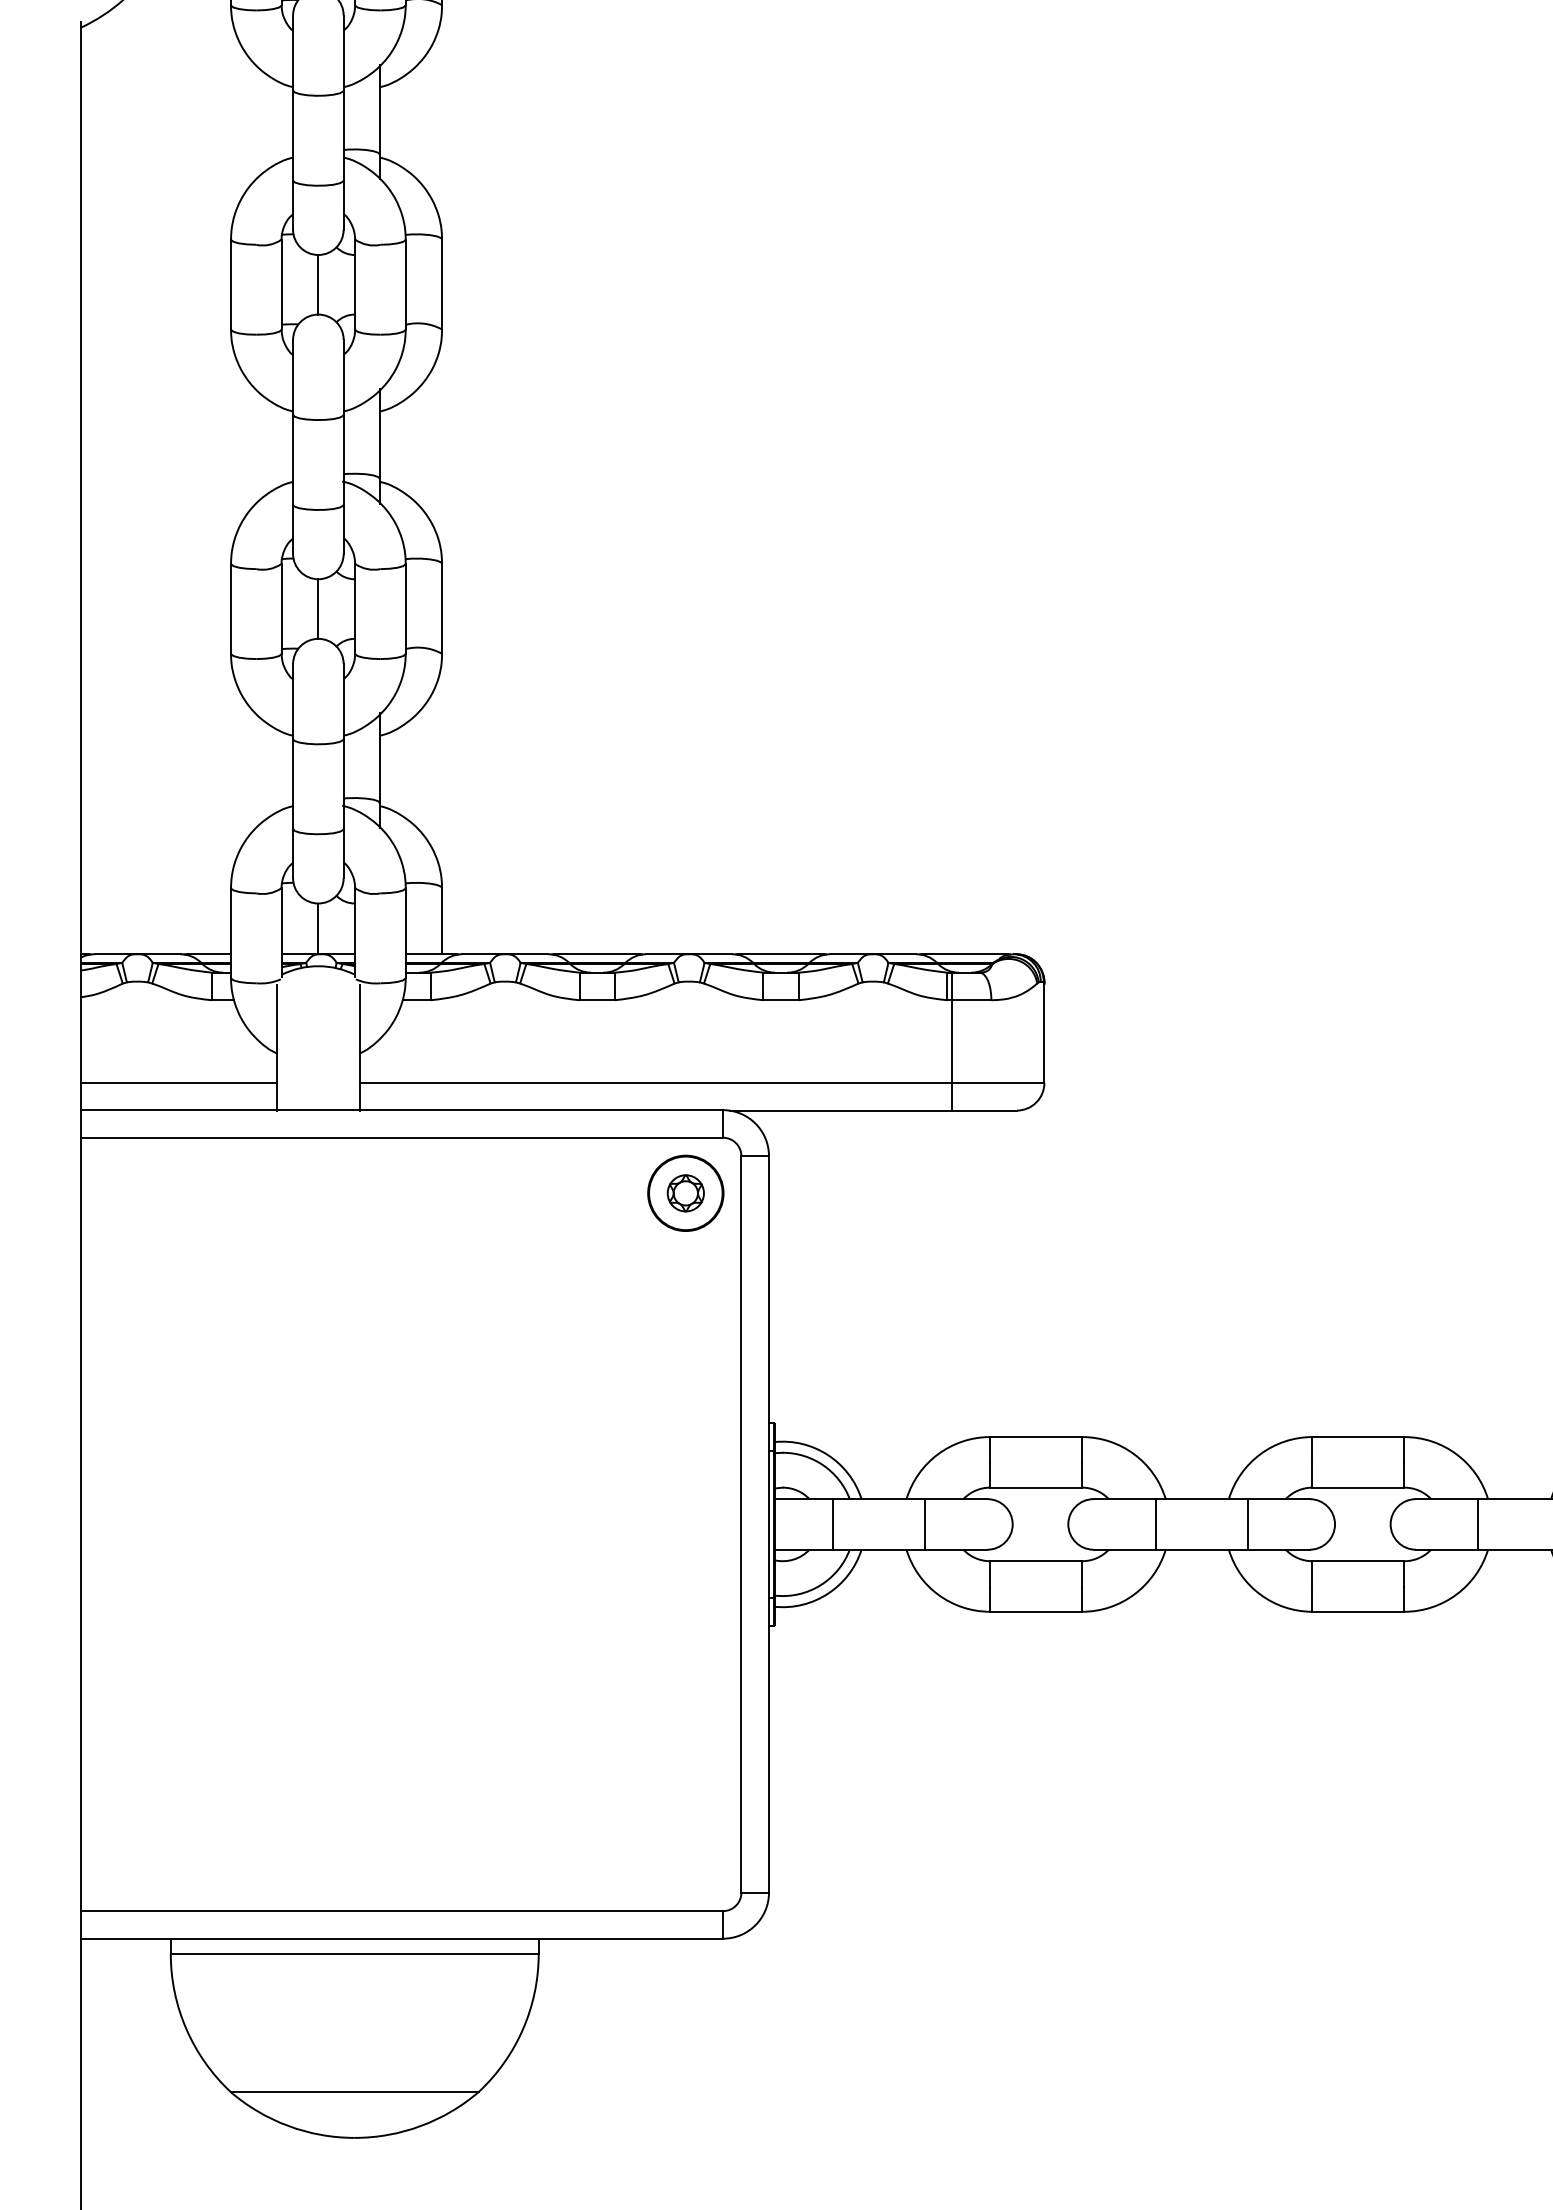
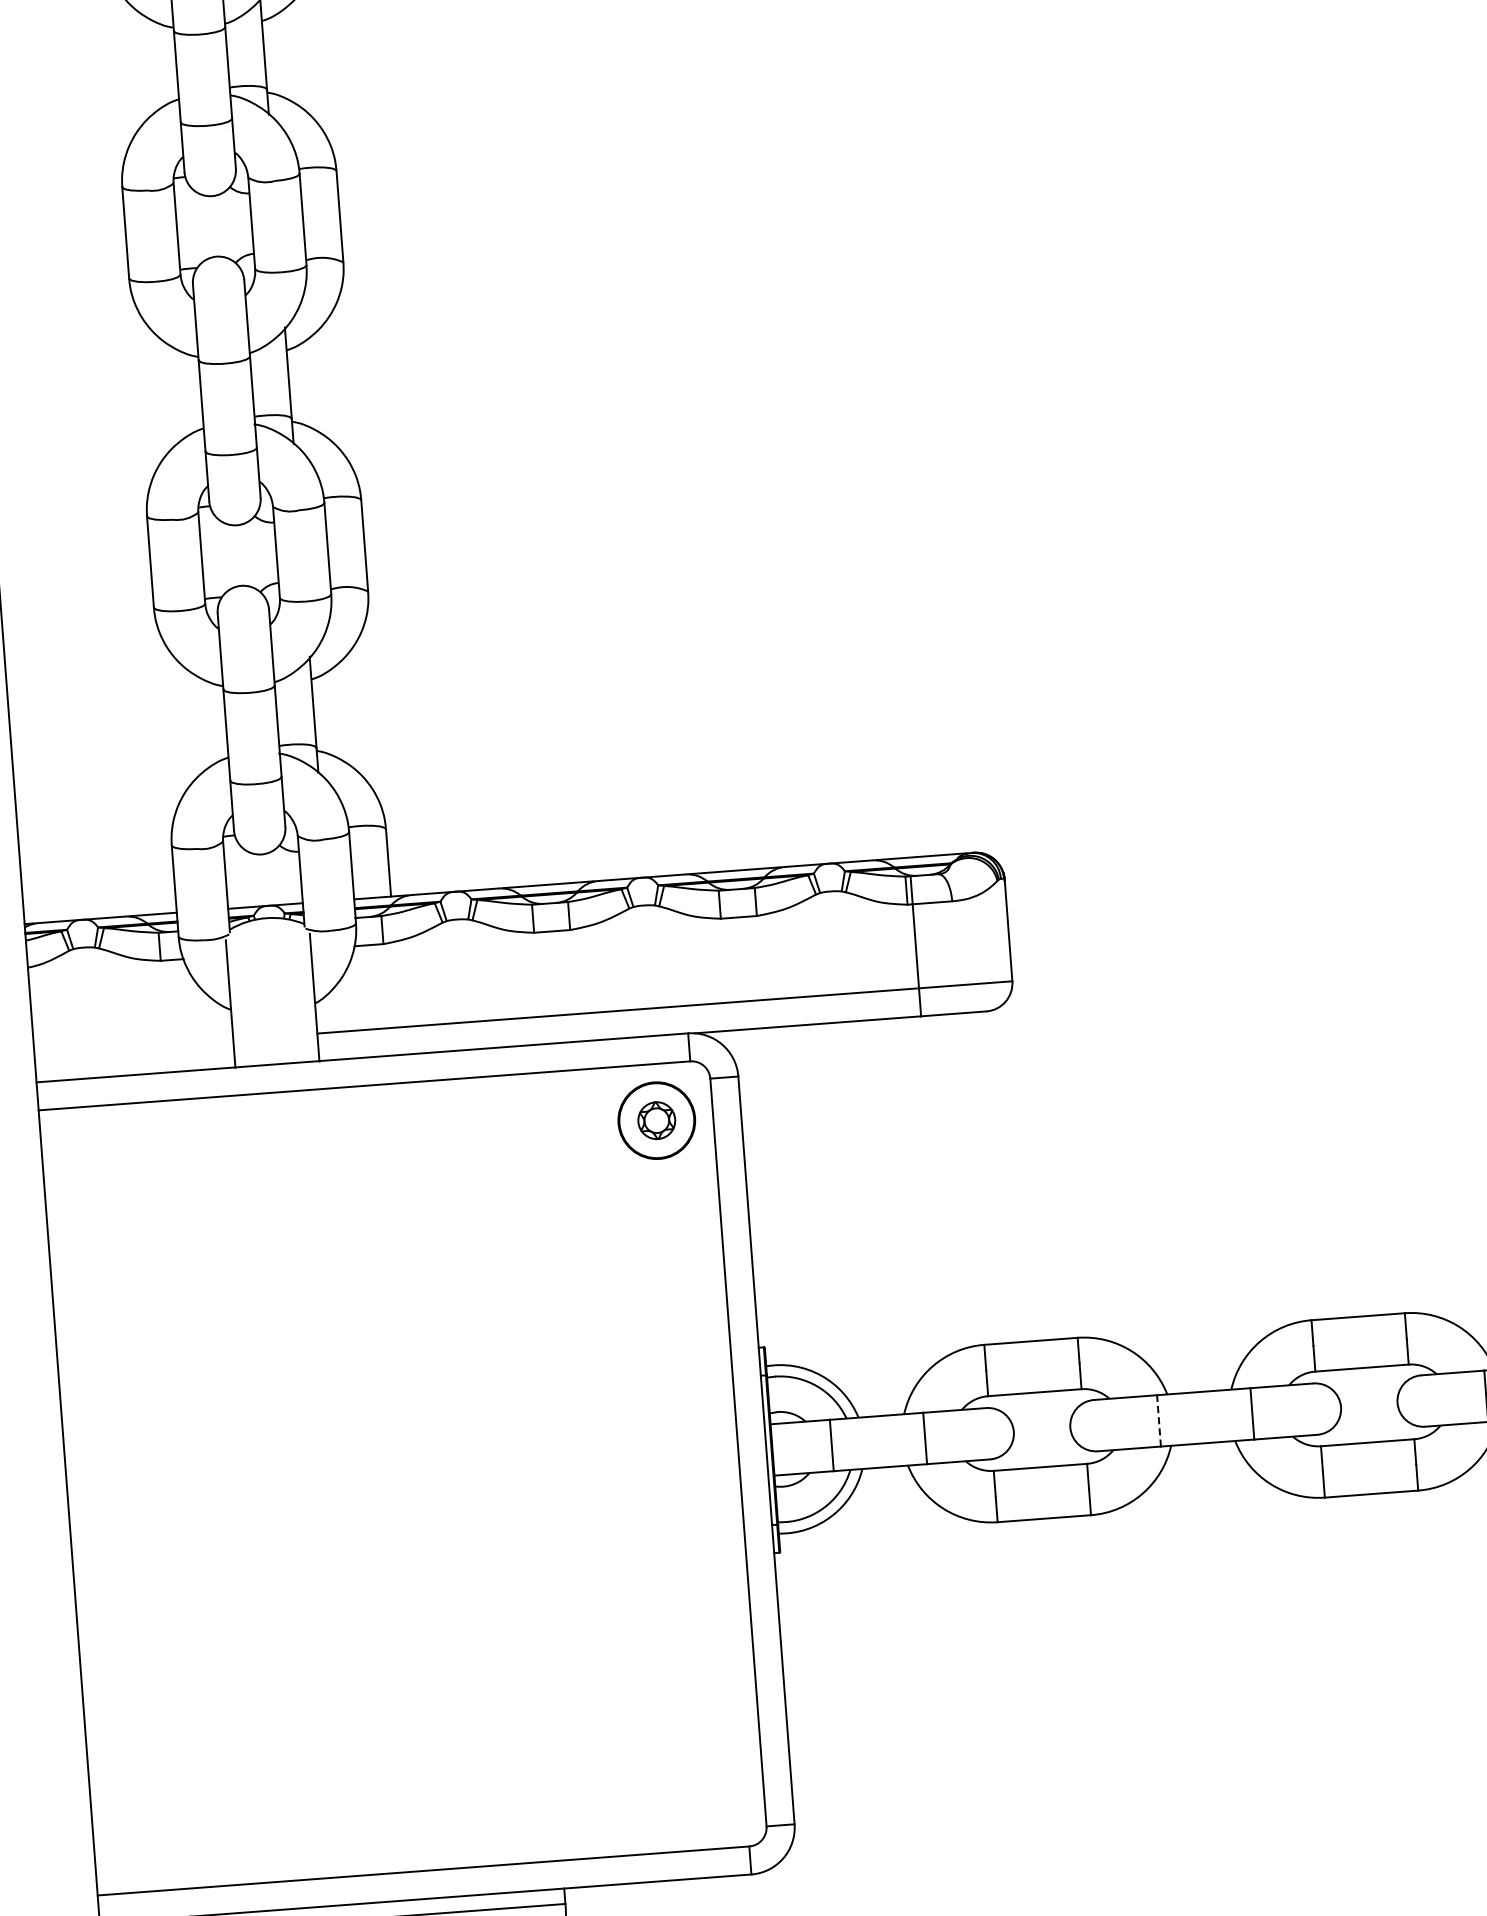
line: (317, 284) -> (213, 226), removed
line: (317, 608) -> (238, 555), removed
line: (317, 928) -> (262, 879), removed
line: (179, 1083) -> (134, 1047), removed
line: (1155, 1523) -> (1158, 1419), solid -> dashed

